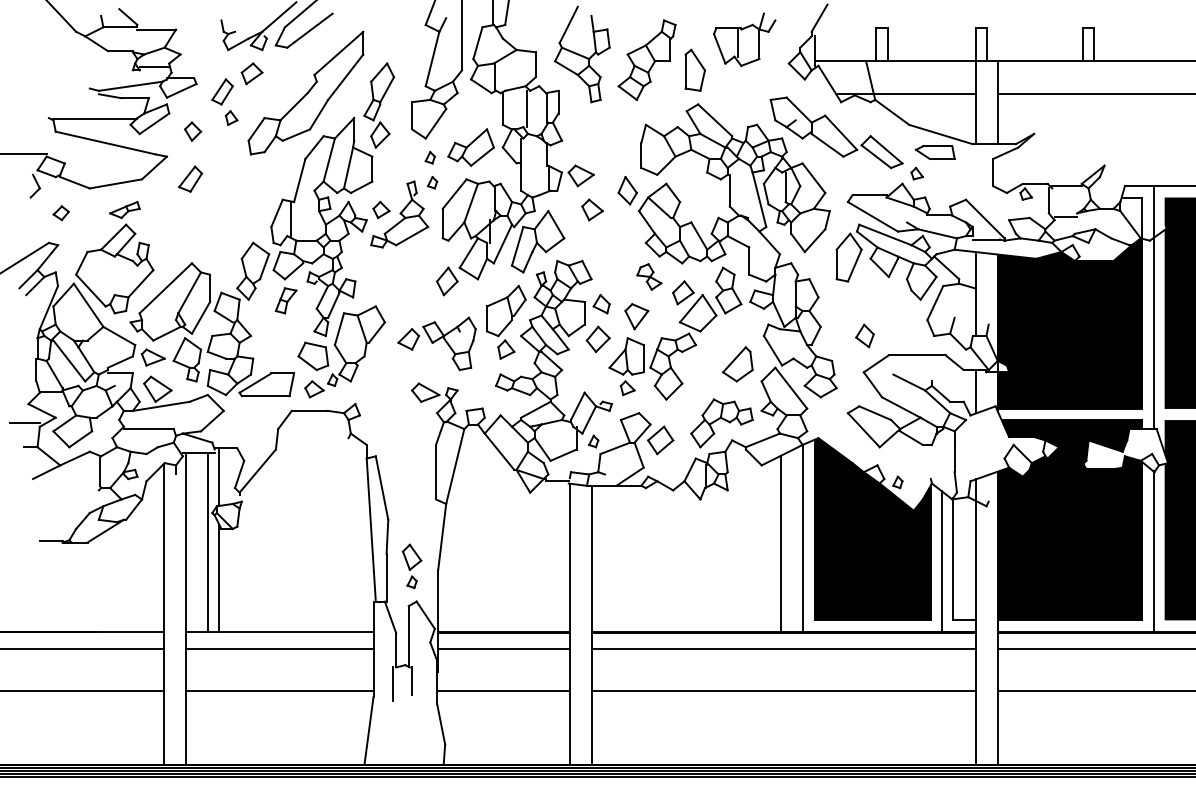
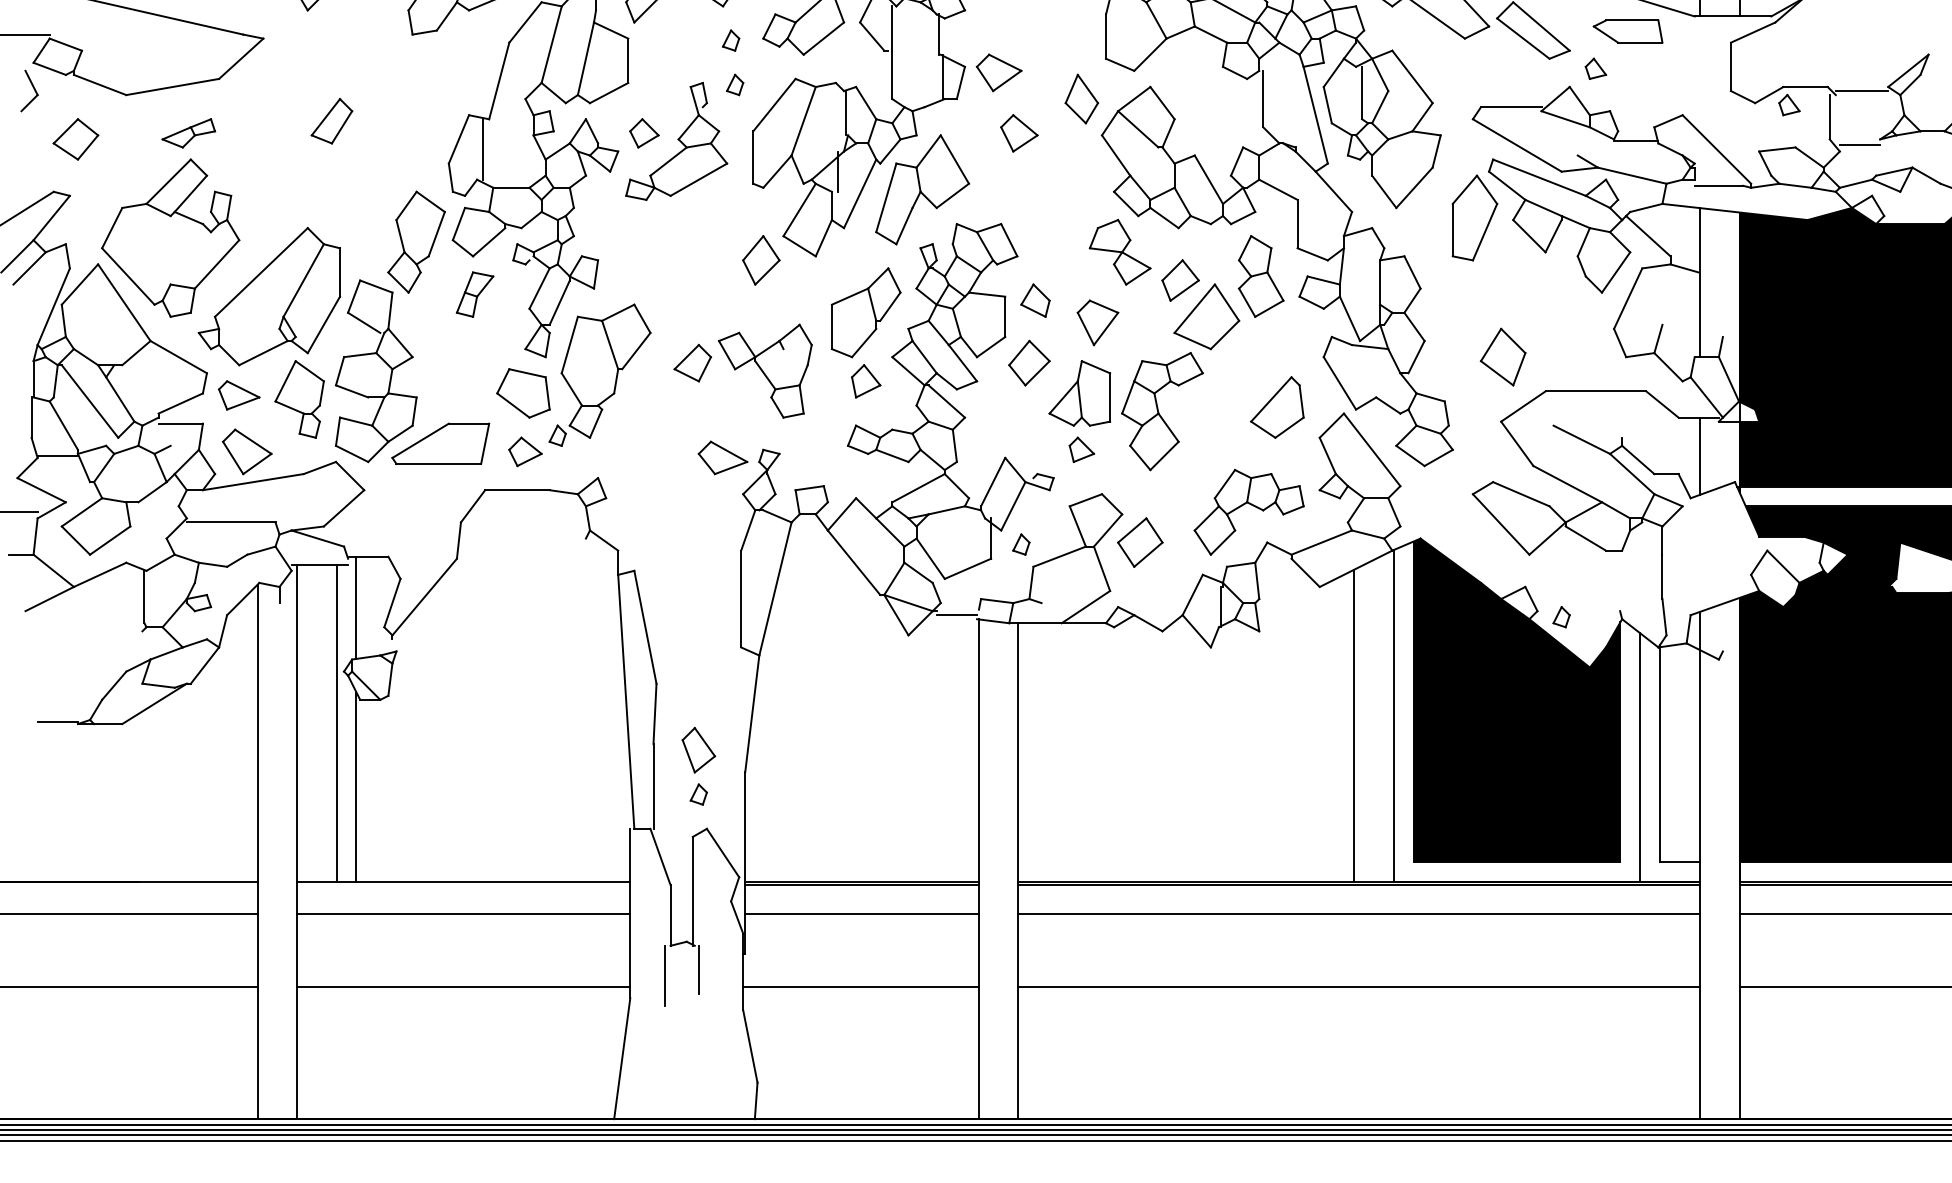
part: (190, 178) -> (331, 120), moved
part: (60, 212) -> (74, 137), size x1.67
part: (649, 276) -> (1120, 251), size x1.43
part: (864, 335) -> (1502, 356), size x1.43

